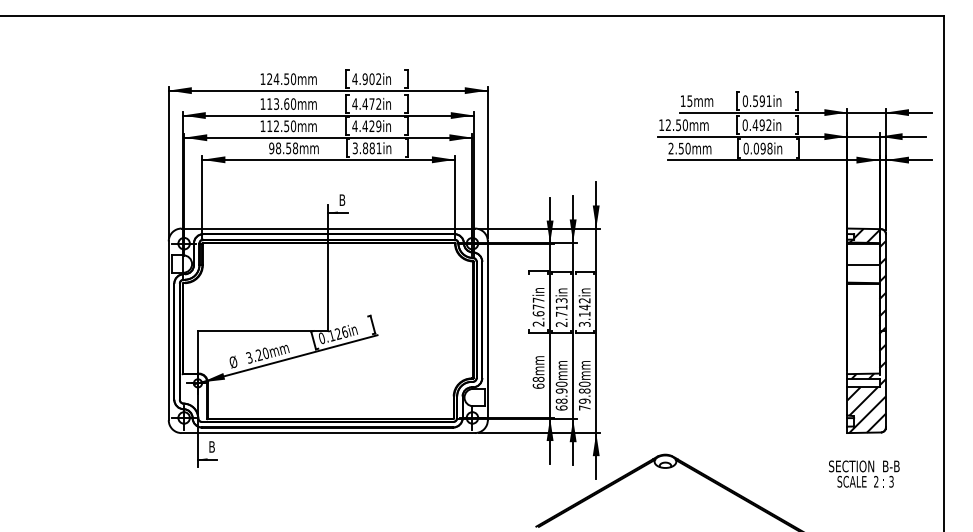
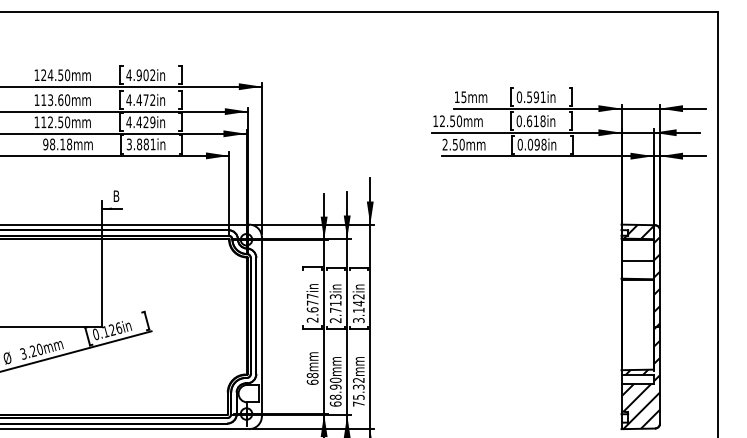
text: (761, 125) -> (535, 121), 0.492in -> 0.618in
text: (288, 148) -> (62, 144), 98.58mm -> 98.18mm
text: (584, 392) -> (358, 388), 79.80mm -> 75.32mm

